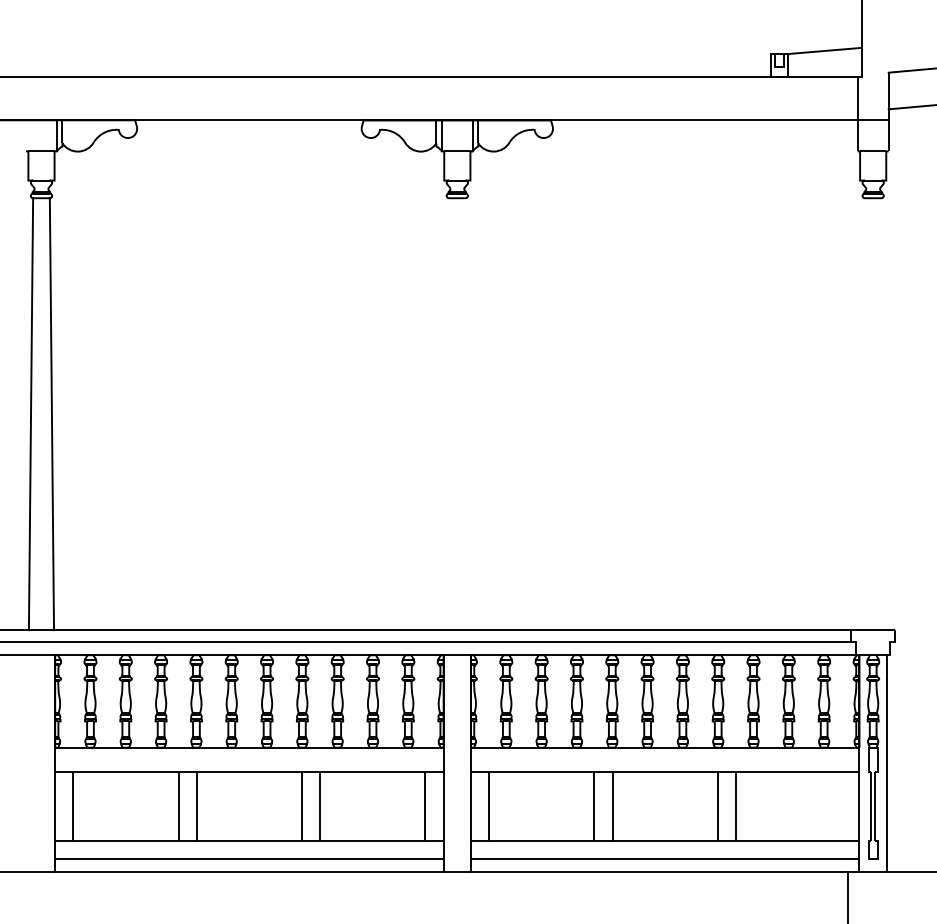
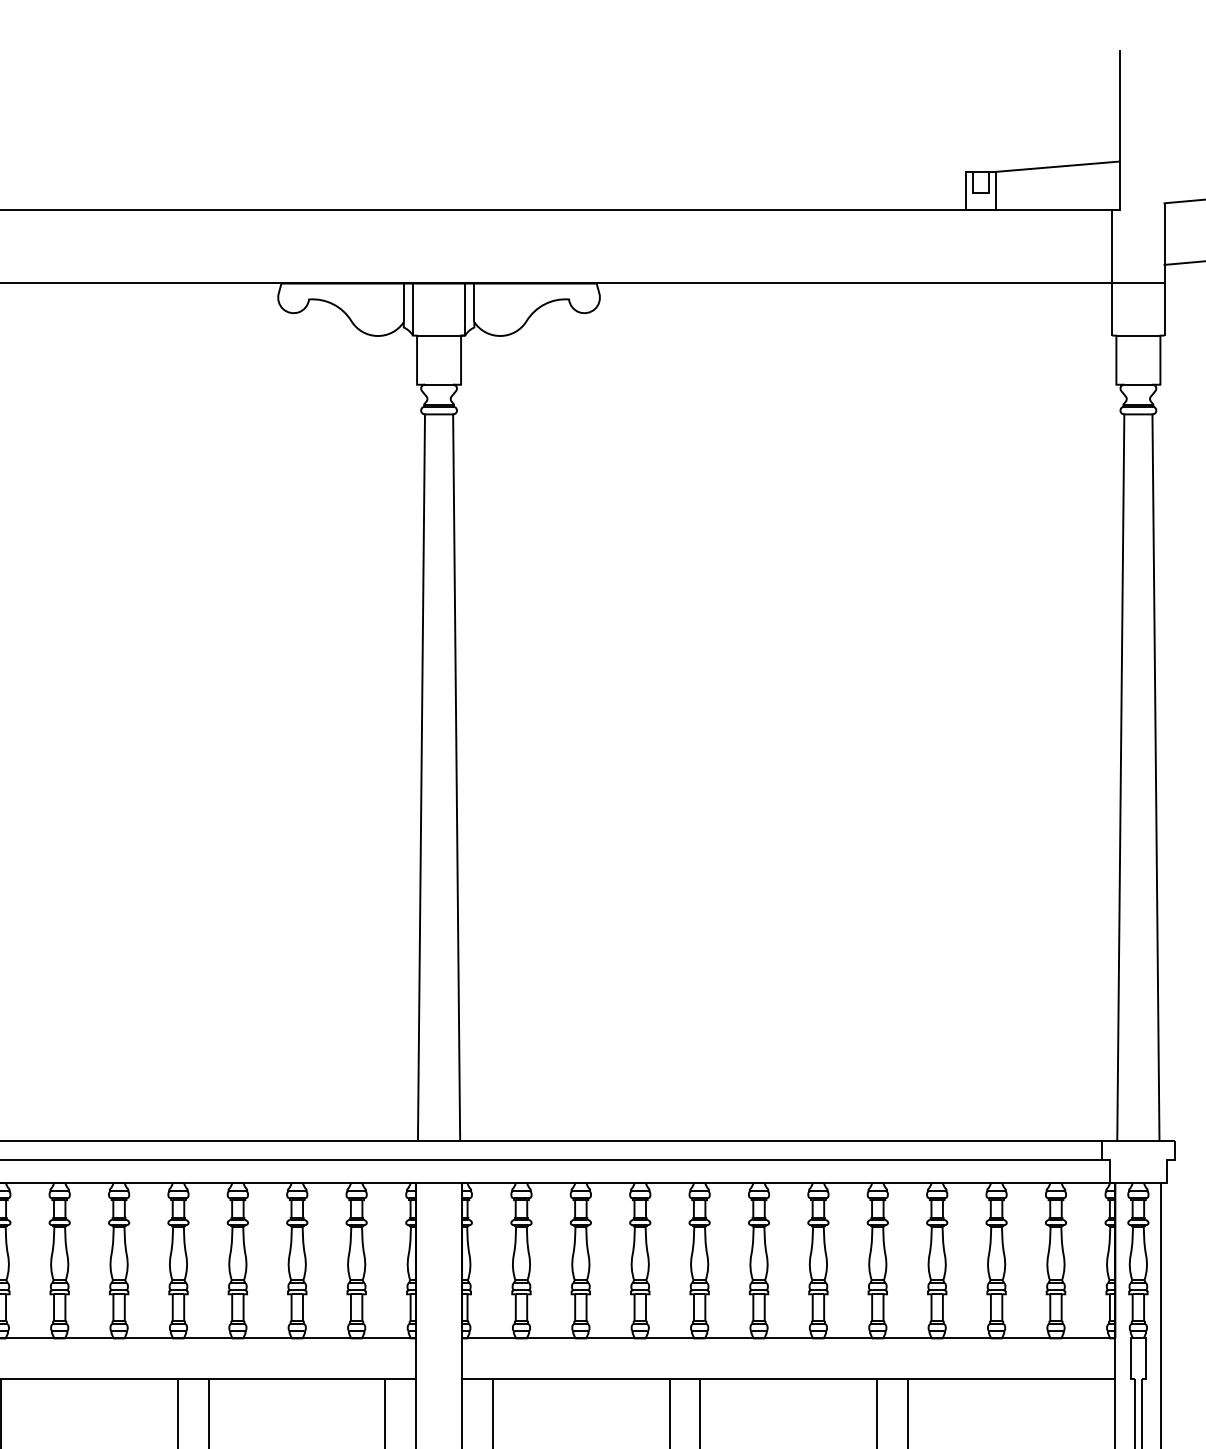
line: (446, 414) -> (420, 778), added
line: (467, 414) -> (456, 778), added
line: (862, 414) -> (1120, 778), added
line: (883, 414) -> (1155, 778), added

